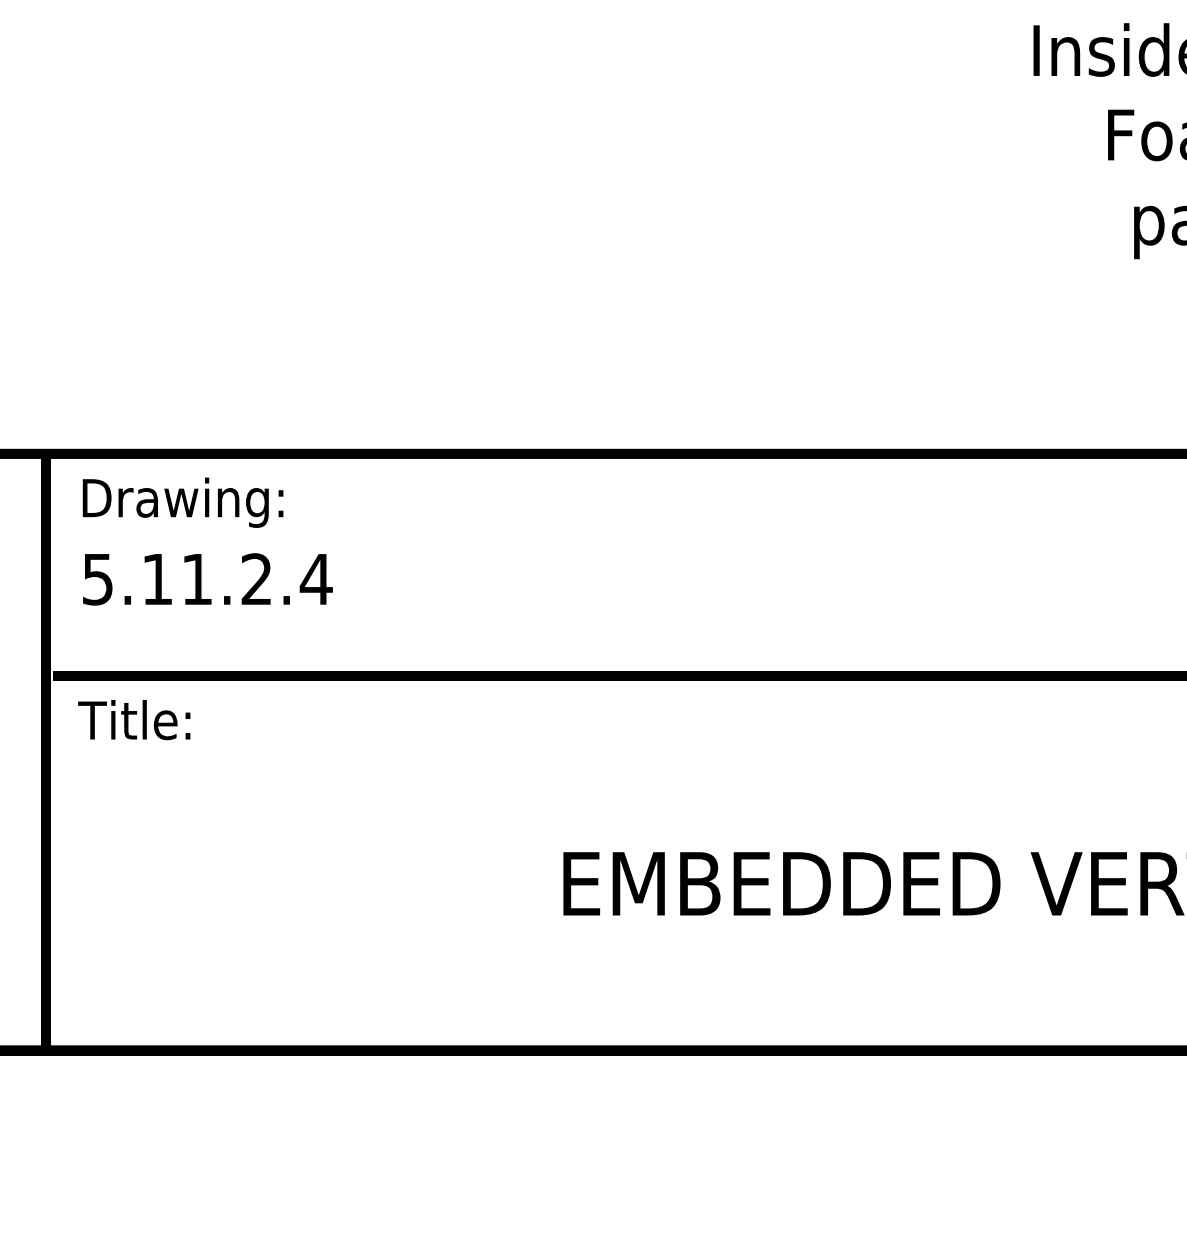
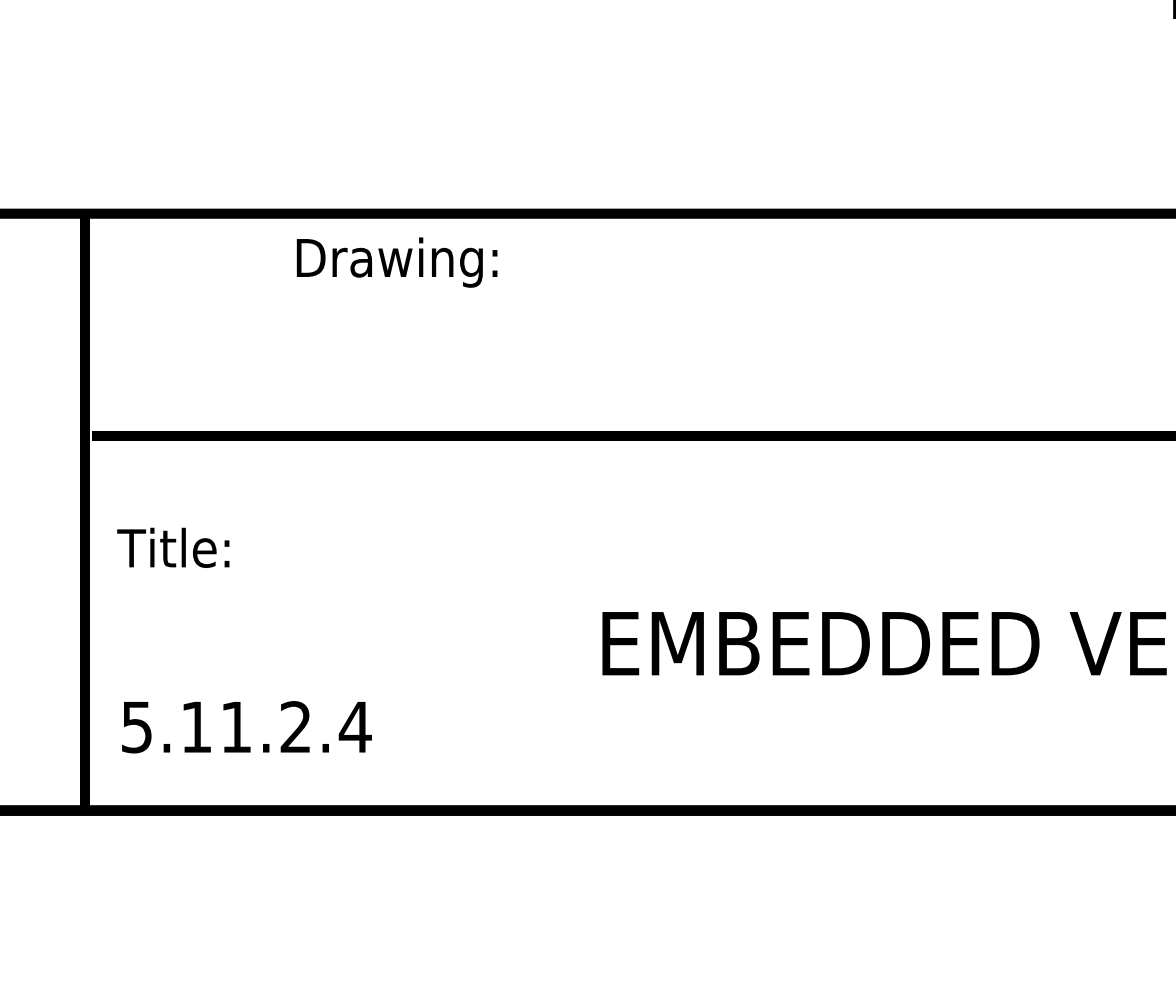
text: (182, 502) -> (396, 262), moved
text: (207, 579) -> (246, 727), moved
text: (134, 720) -> (173, 548), moved

